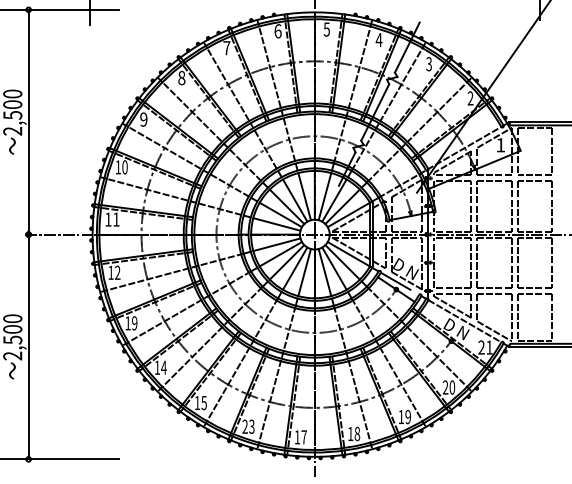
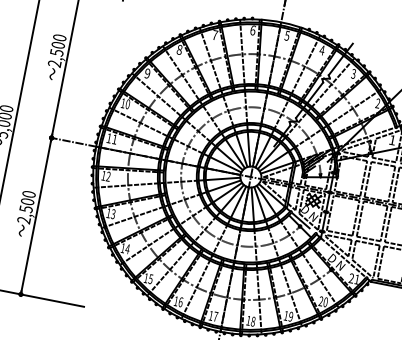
hatch: (406, 196) -> (319, 163), added
hatch: (407, 249) -> (313, 200), added
text: (134, 323) -> (113, 214), 19 -> 13
text: (248, 426) -> (178, 301), 23 -> 16

